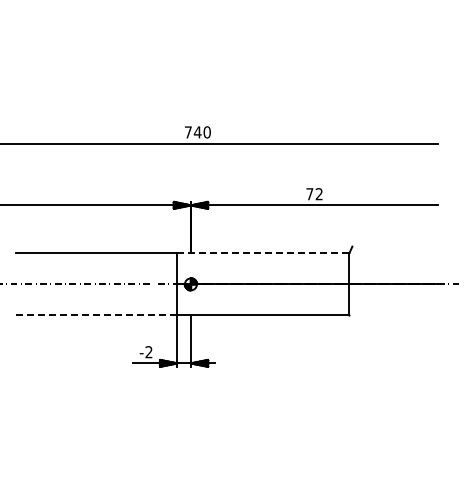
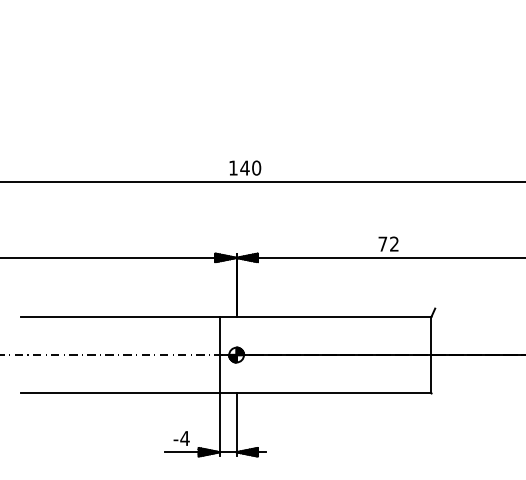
text: (188, 132) -> (233, 168), 740 -> 140
line: (263, 253) -> (325, 317), dashed -> solid
line: (96, 315) -> (120, 393), dashed -> solid
text: (148, 352) -> (184, 438), -2 -> -4

